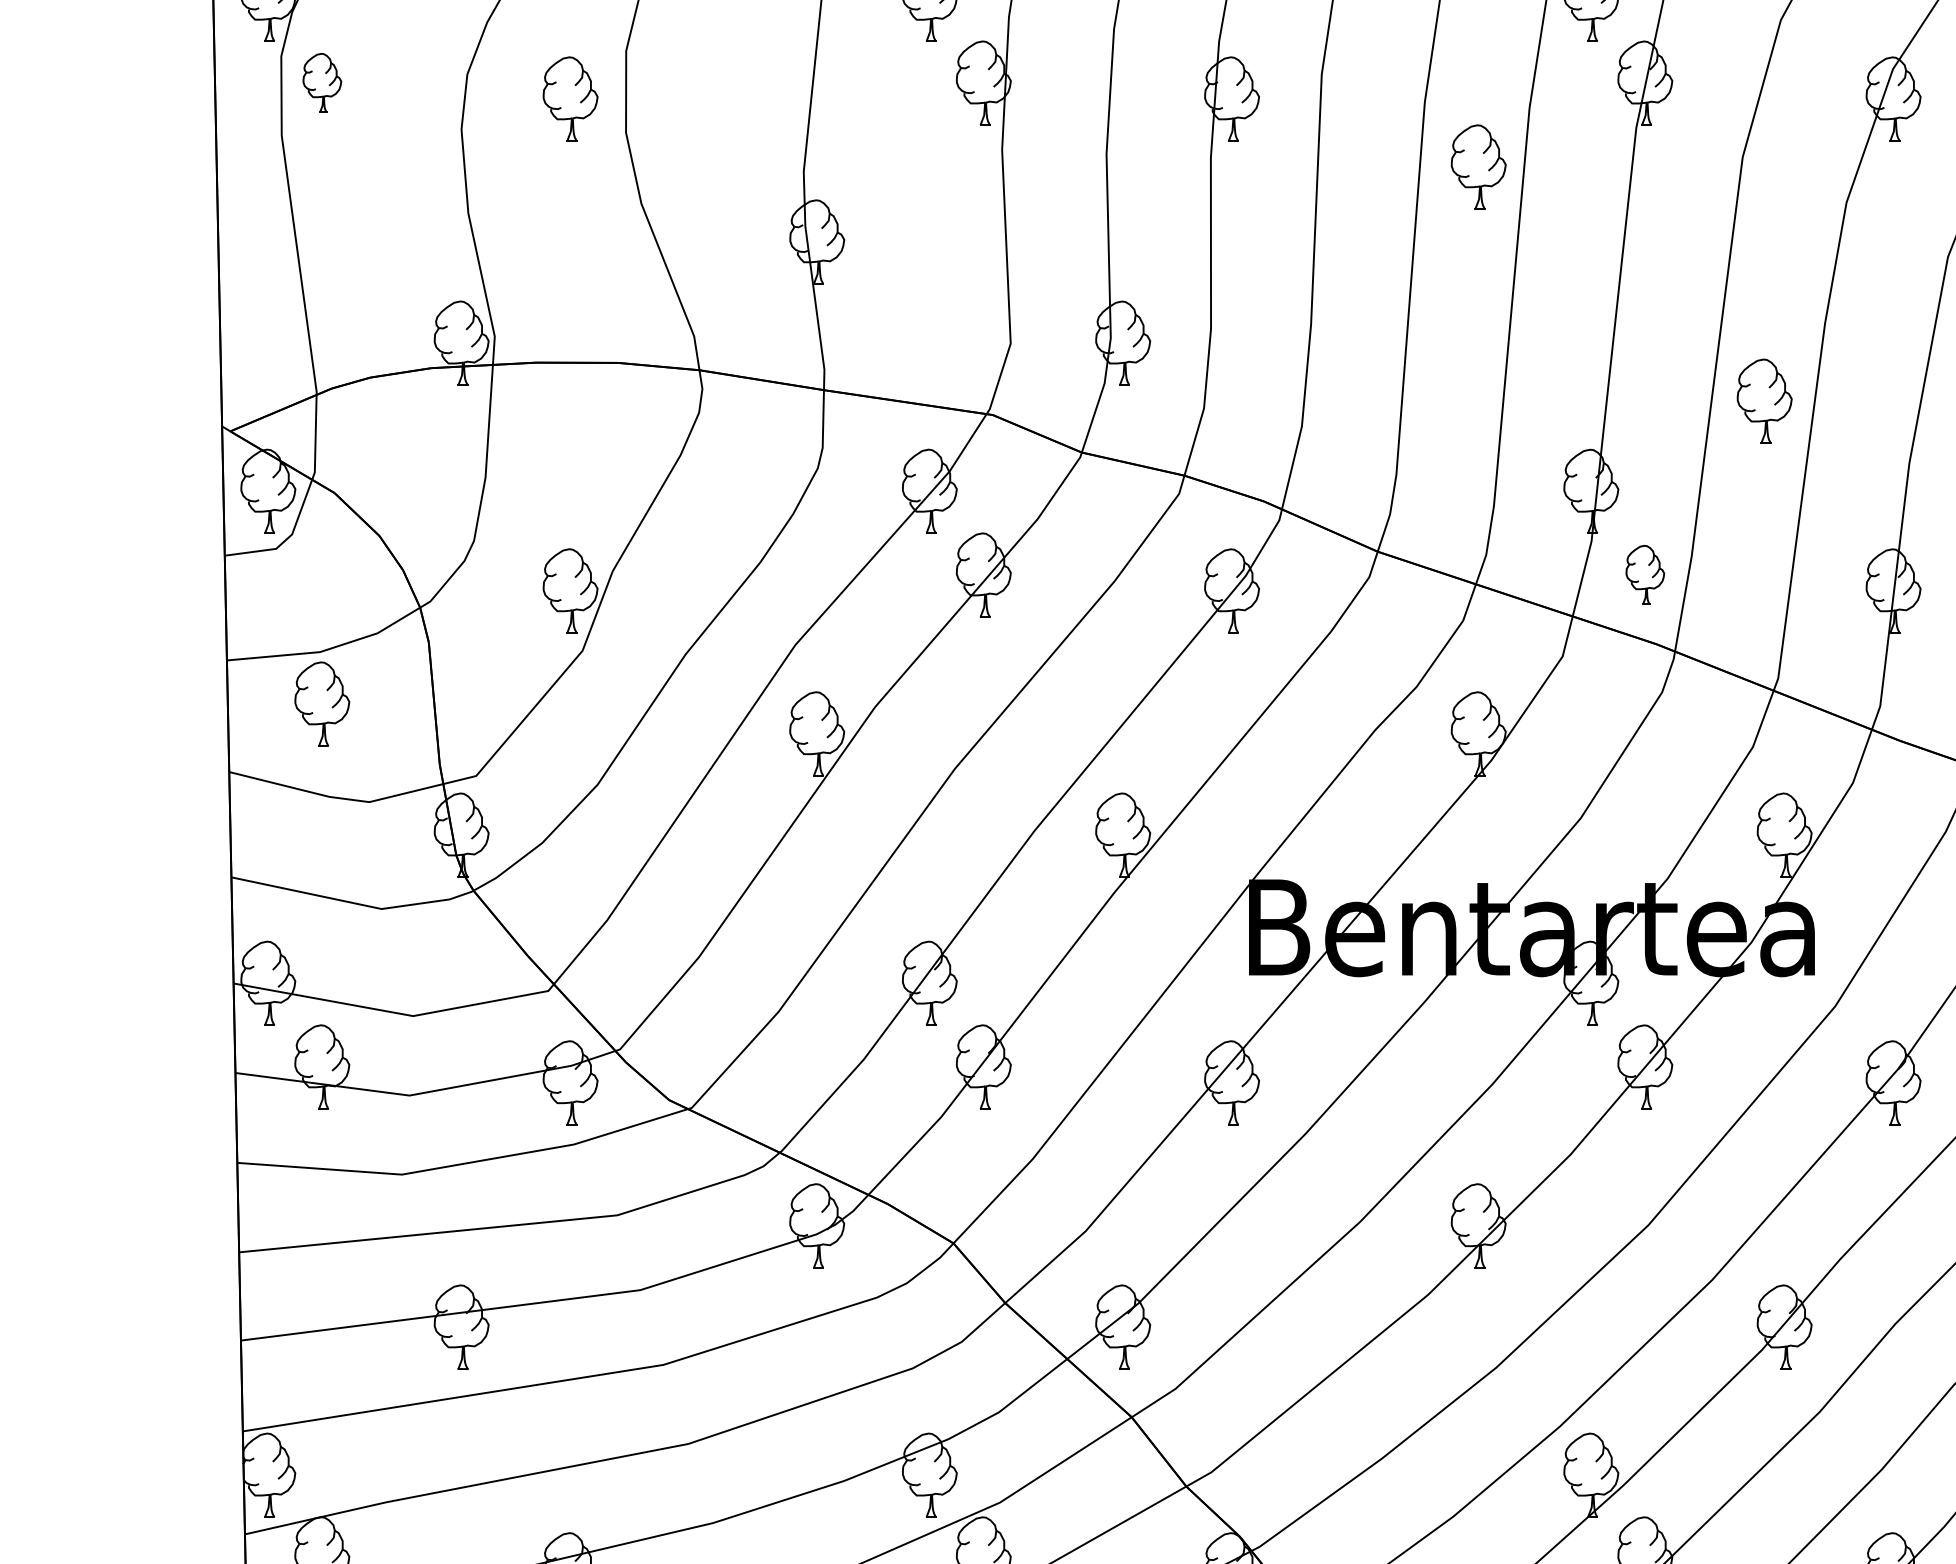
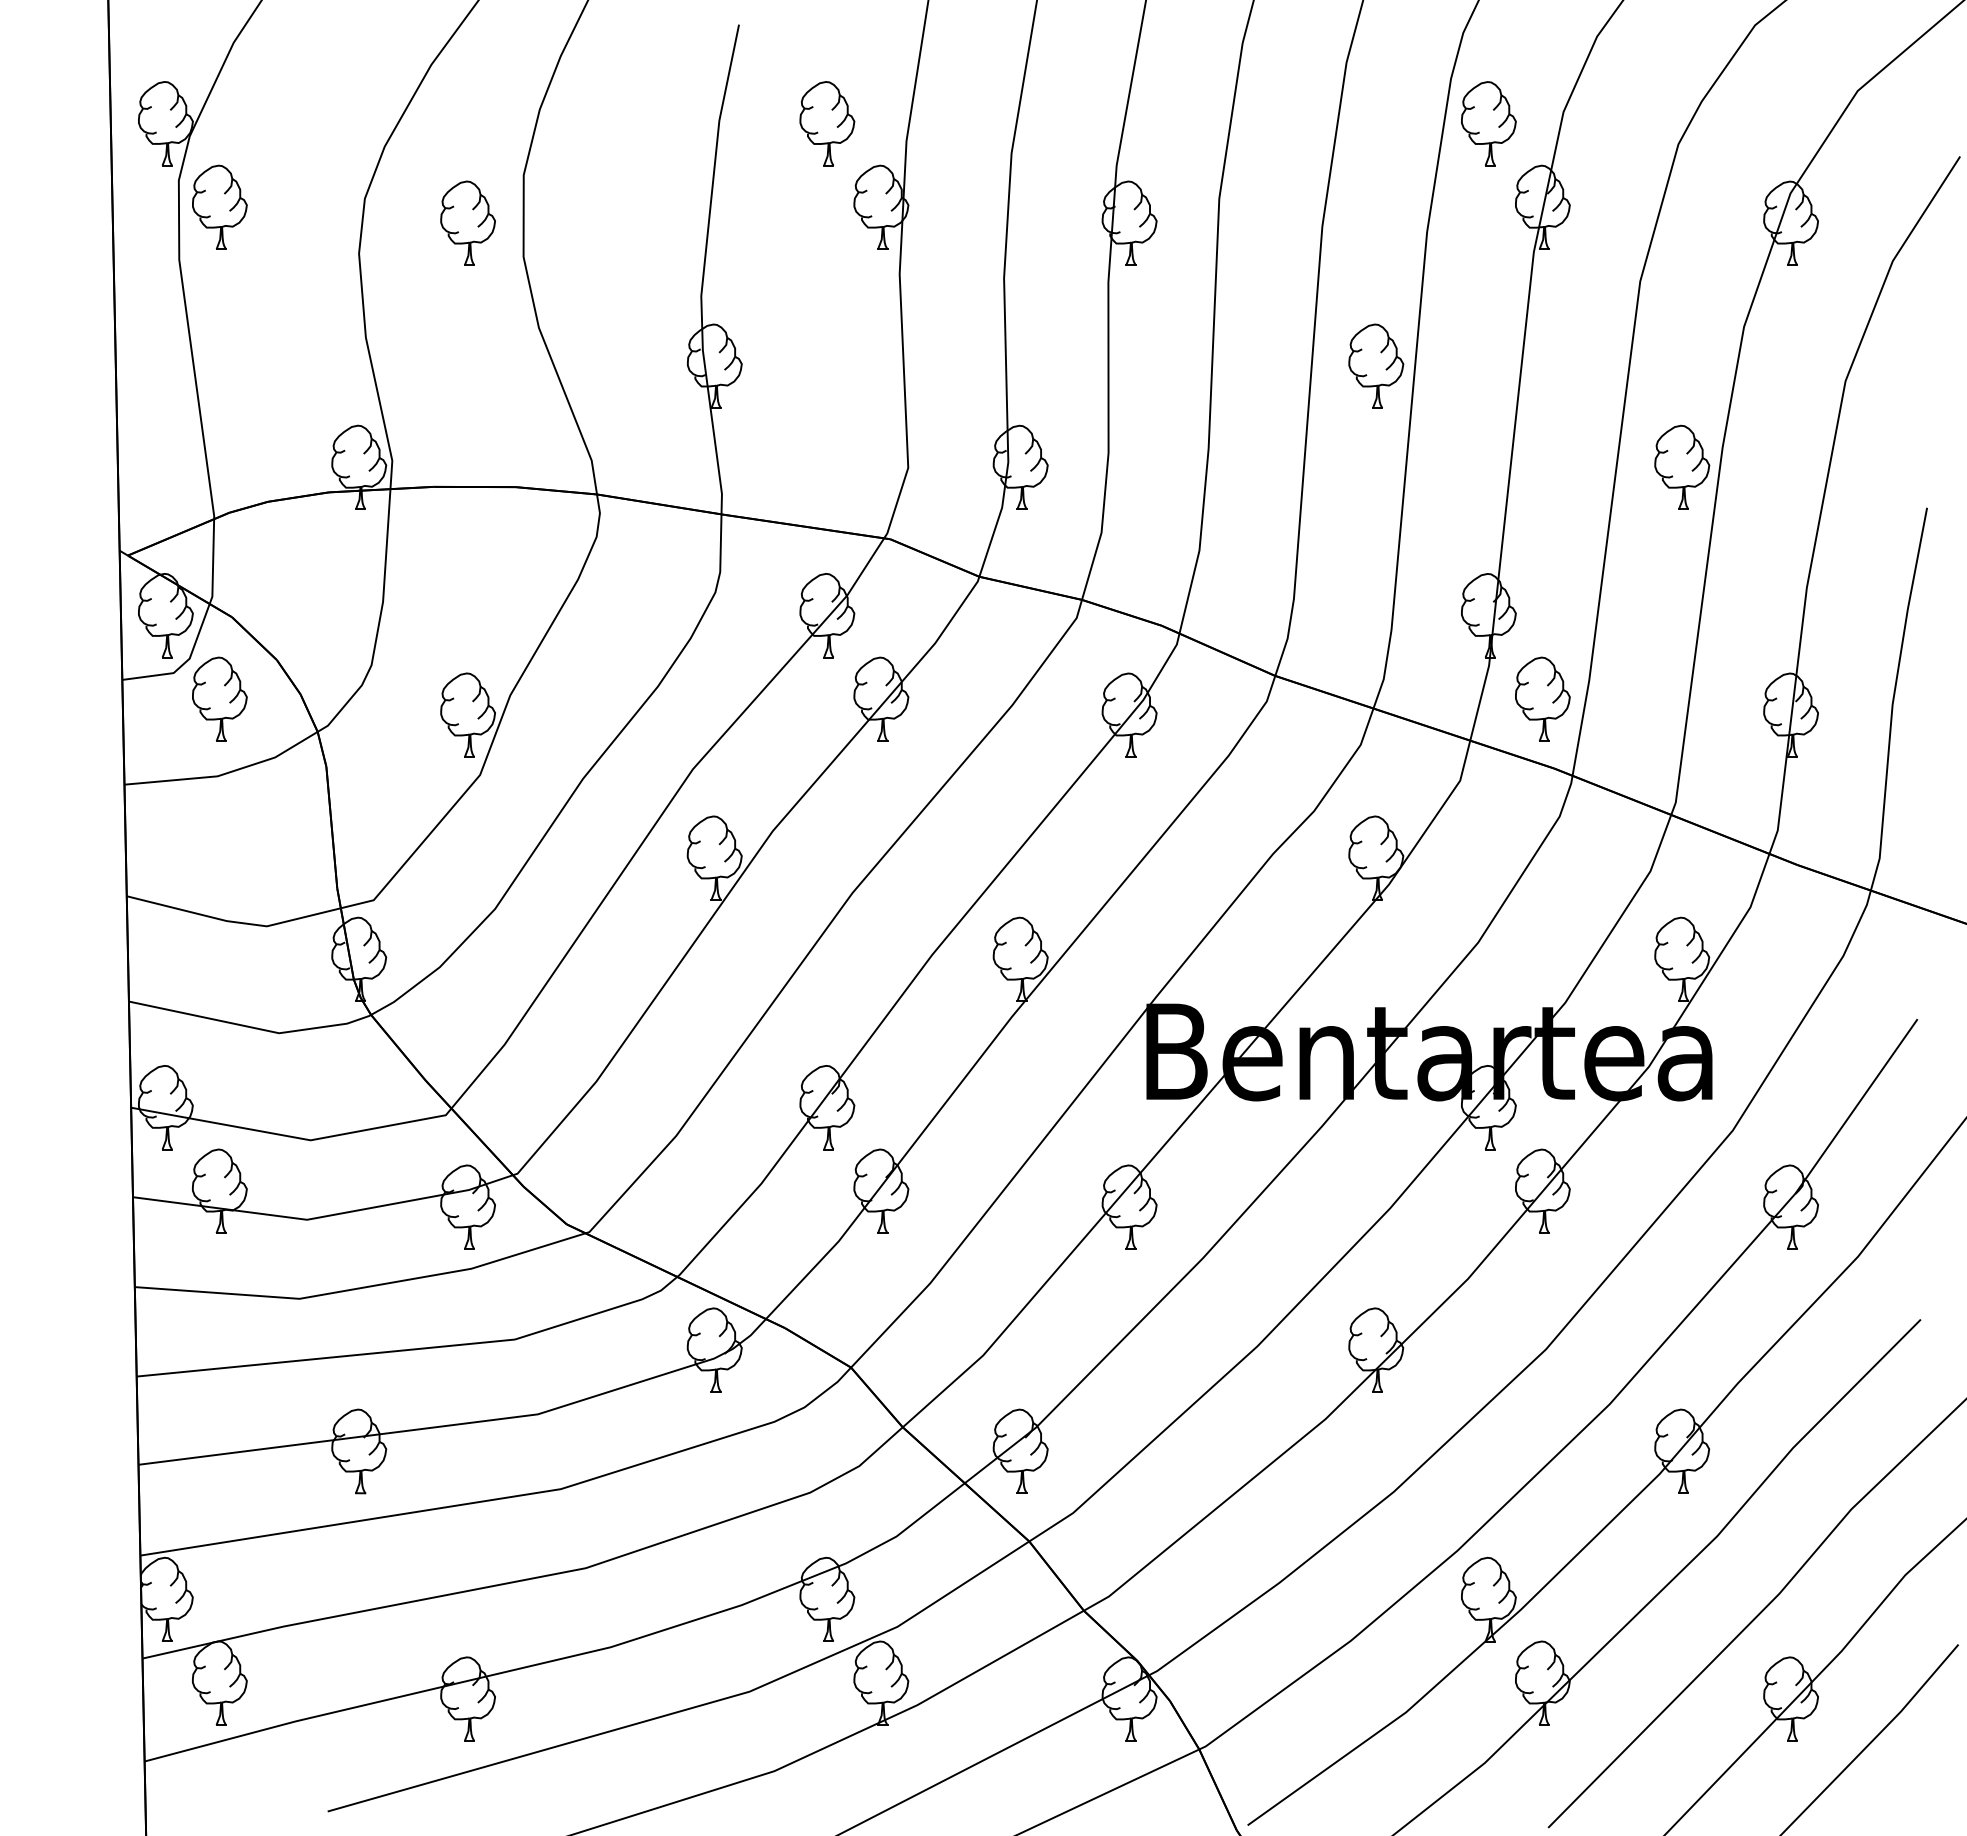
part: (321, 82) -> (219, 206), size x1.43
part: (1478, 166) -> (1376, 365), moved
part: (1764, 400) -> (1682, 466), moved
part: (1644, 574) -> (1542, 698), size x1.43
part: (321, 703) -> (219, 698), moved

